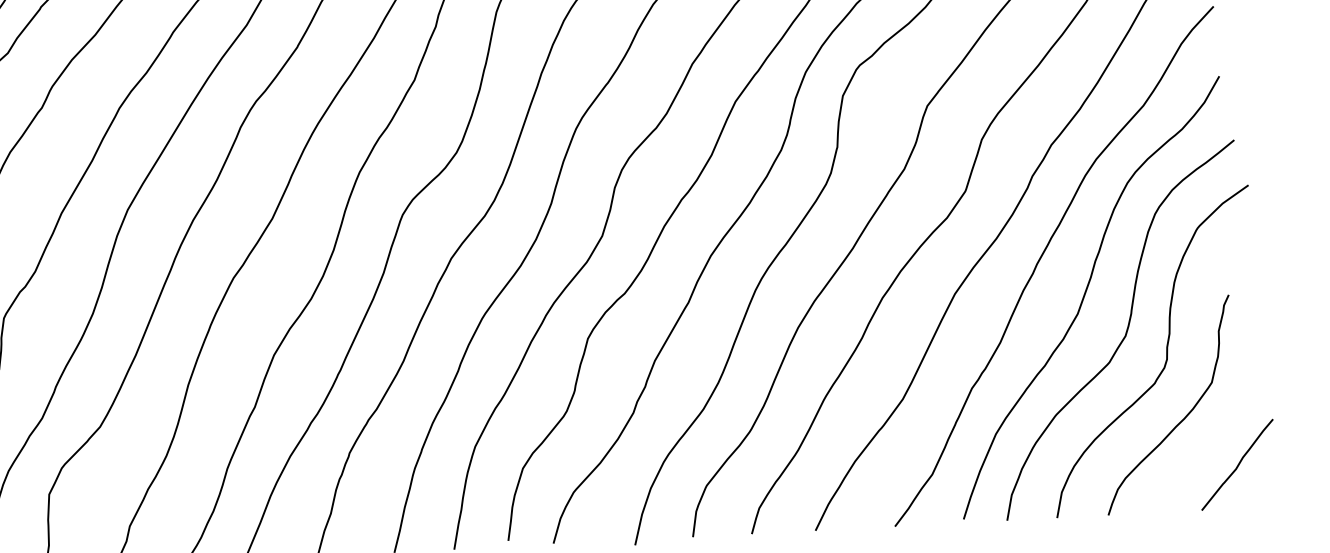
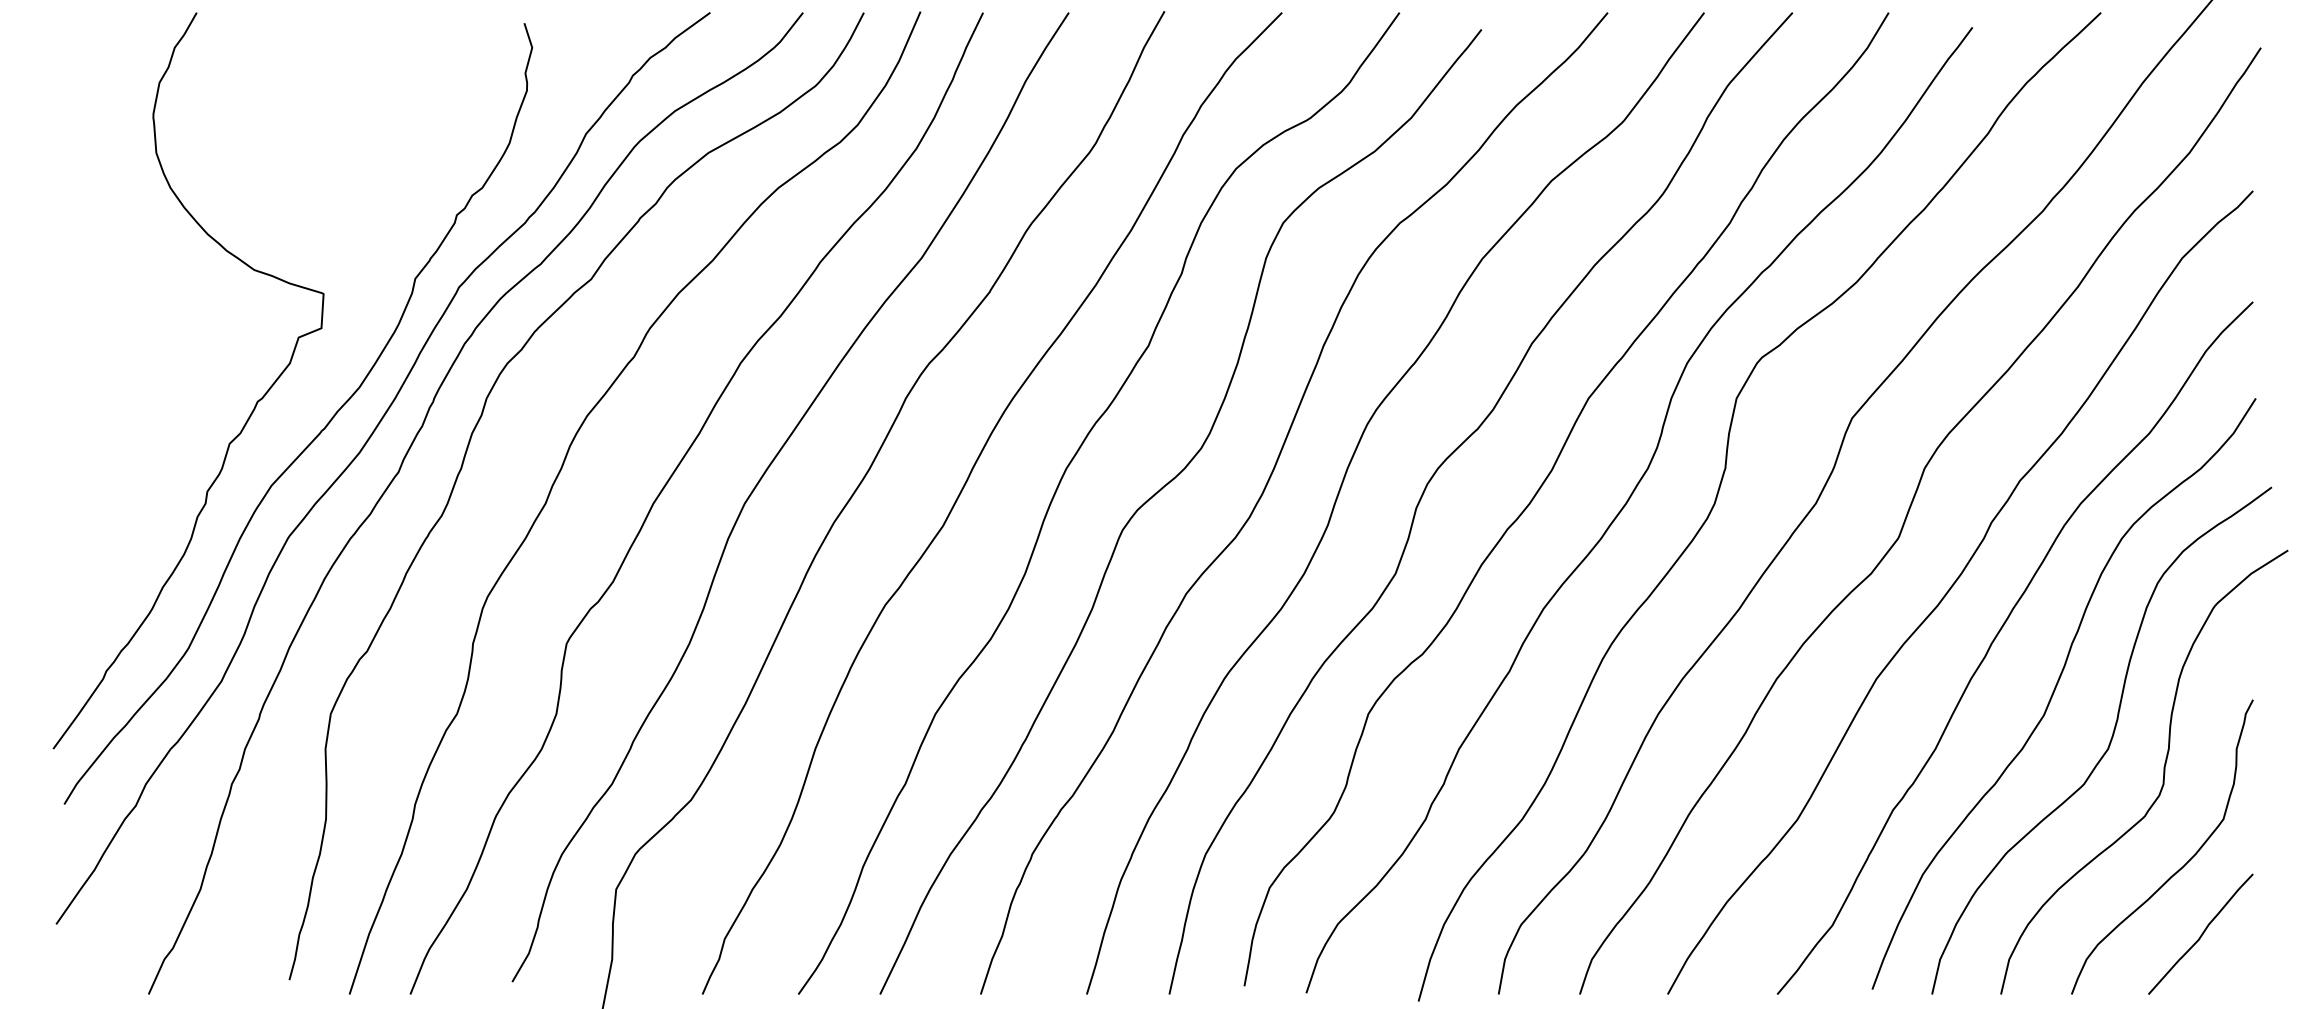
curve: (1237, 464) -> (2201, 933), moved

